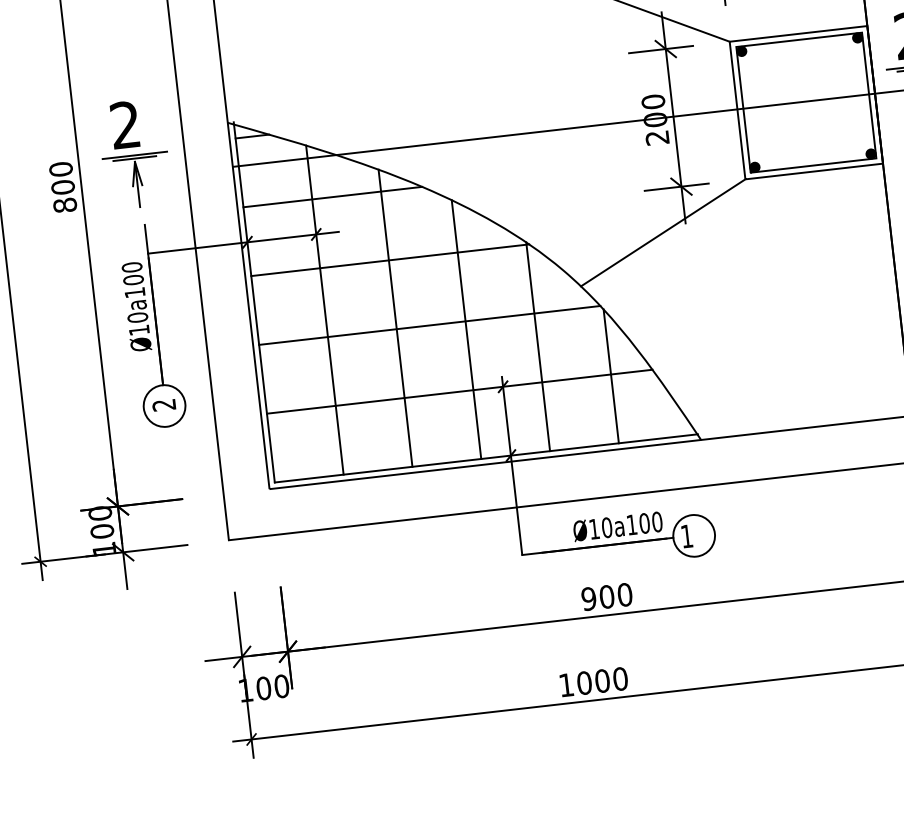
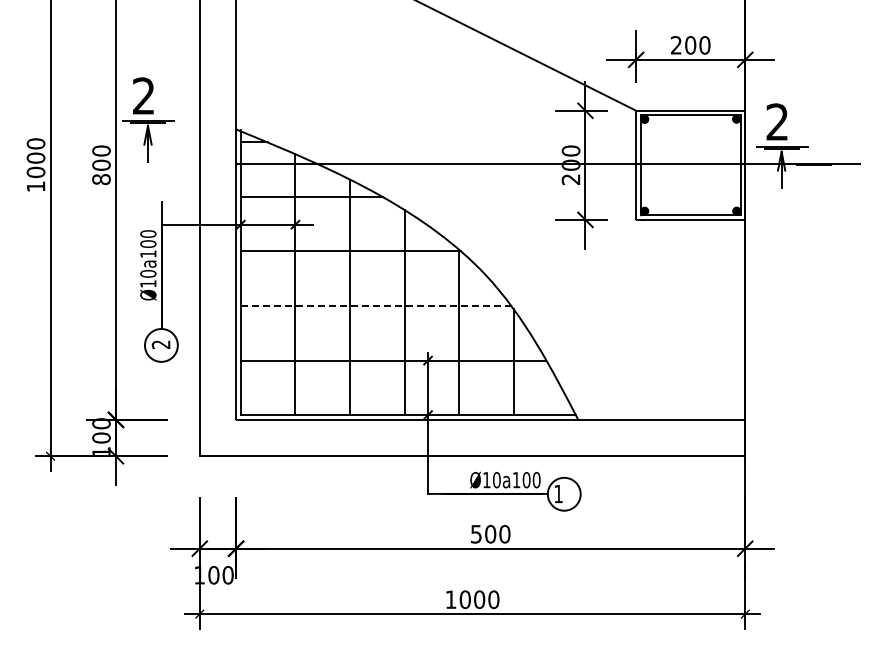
part: (134, 153) -> (148, 119), moved
line: (662, 231) -> (566, 253), removed
line: (430, 326) -> (376, 306), solid -> dashed
text: (587, 598) -> (475, 533), 900 -> 500

